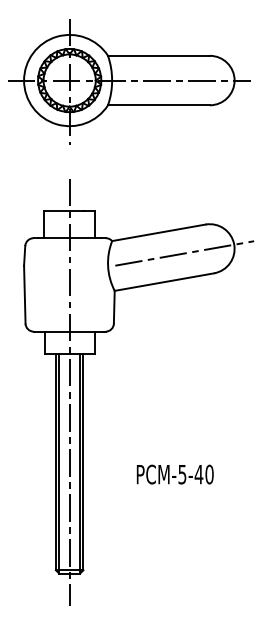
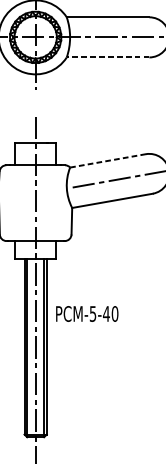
line: (158, 105) -> (107, 57), solid -> dashed
line: (159, 232) -> (108, 160), solid -> dashed
text: (174, 474) -> (86, 313), moved

